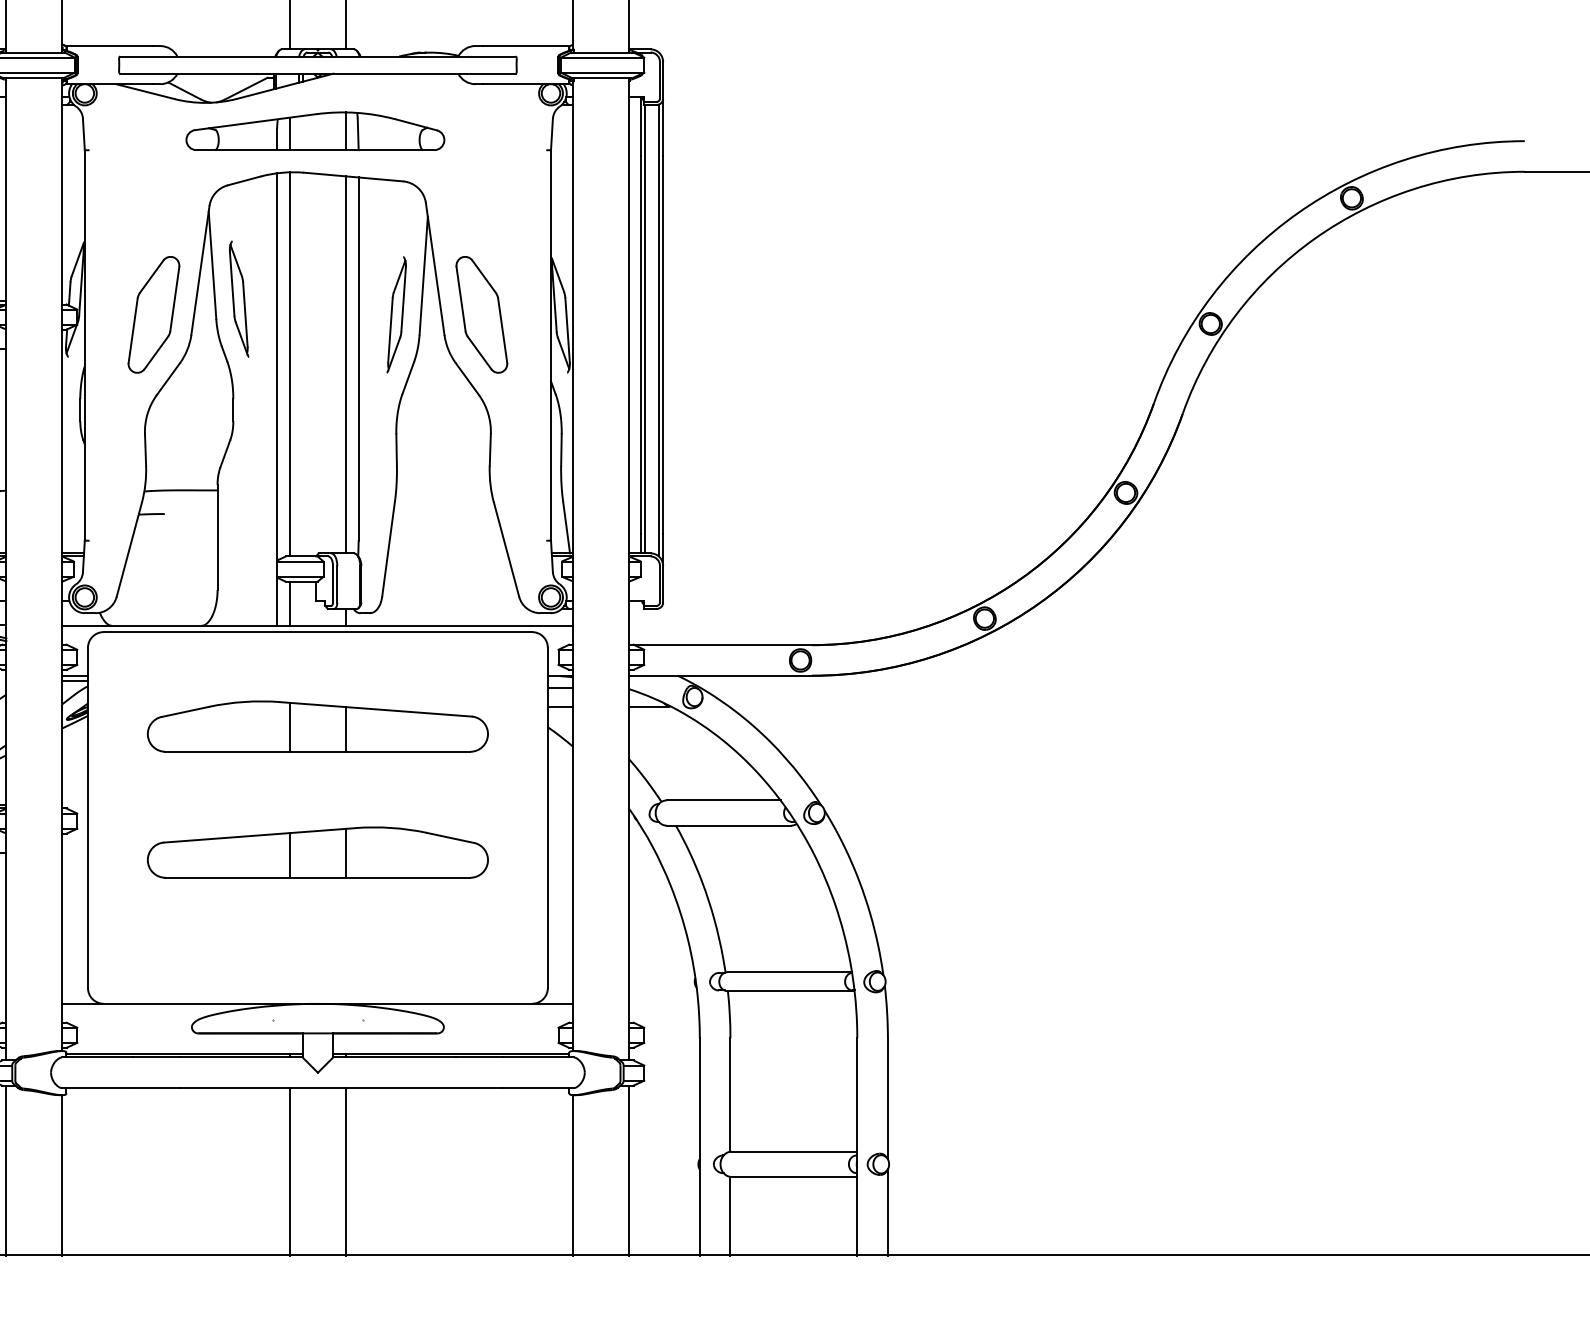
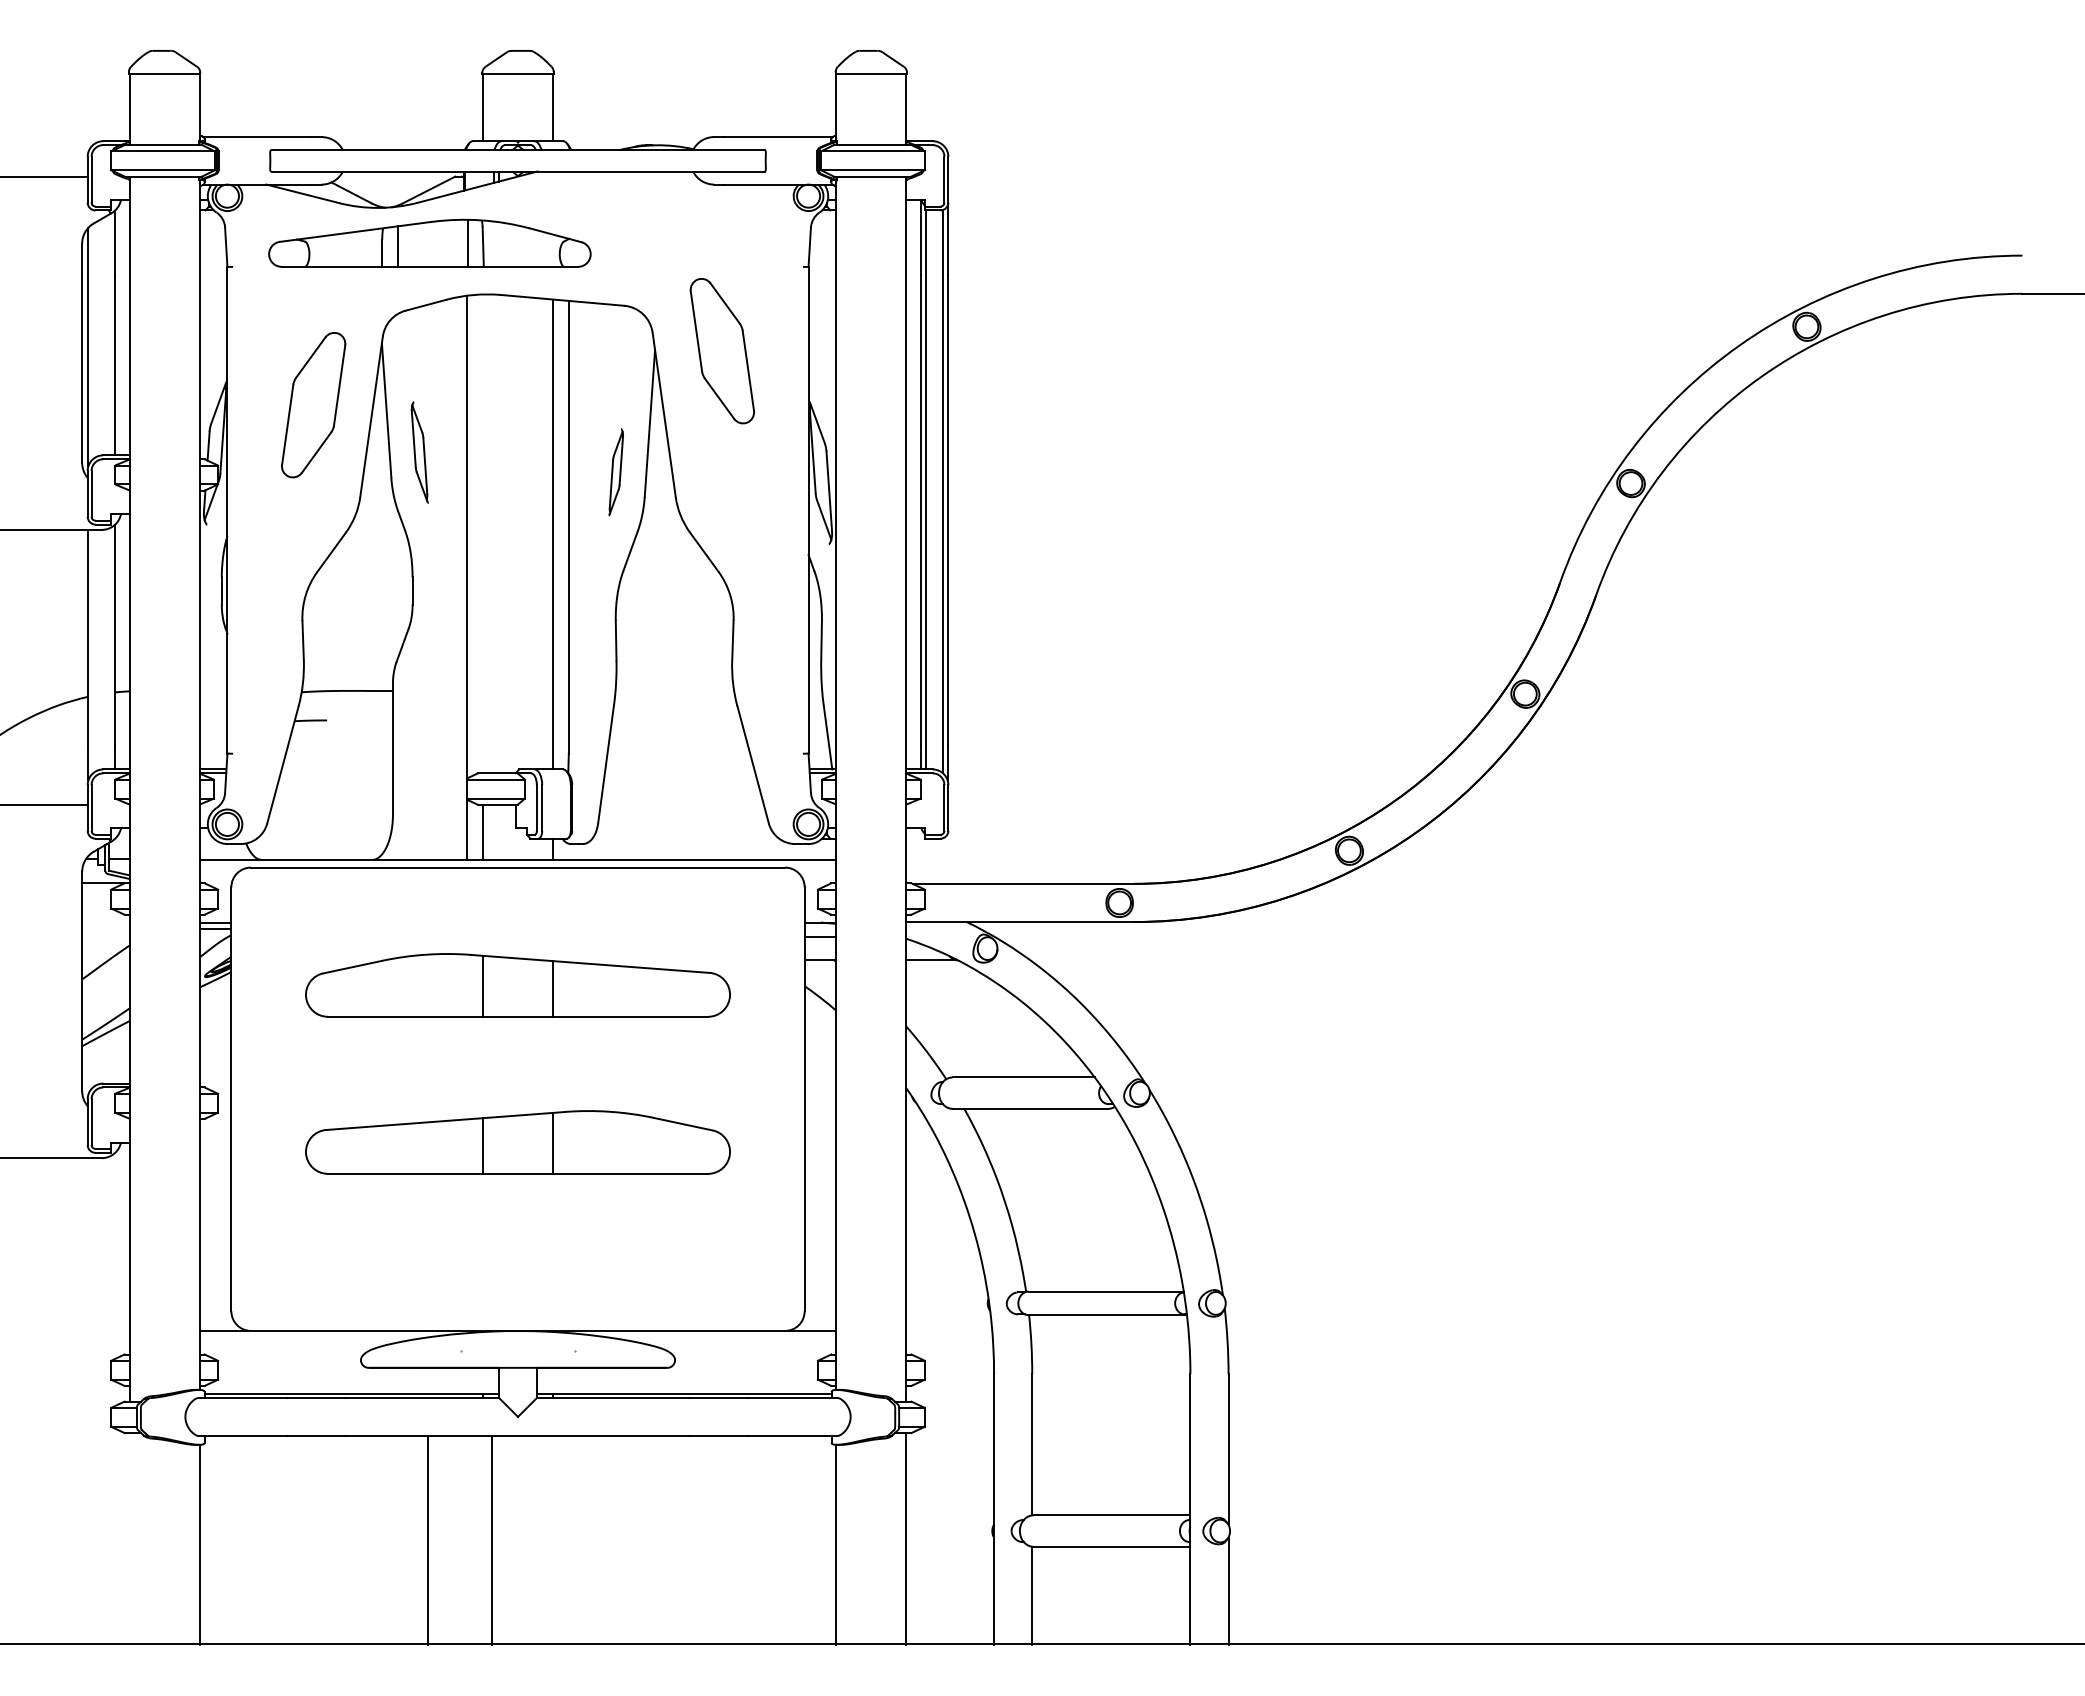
part: (315, 130) -> (429, 242), moved
part: (238, 299) -> (419, 452), size x0.7
part: (153, 315) -> (313, 405), moved
part: (396, 315) -> (615, 472), size x0.6
part: (481, 315) -> (721, 351), moved
line: (290, 364) -> (483, 533), removed
line: (6, 1171) -> (129, 1539), removed
line: (290, 1171) -> (428, 1540), moved
line: (345, 1171) -> (491, 1540), moved

